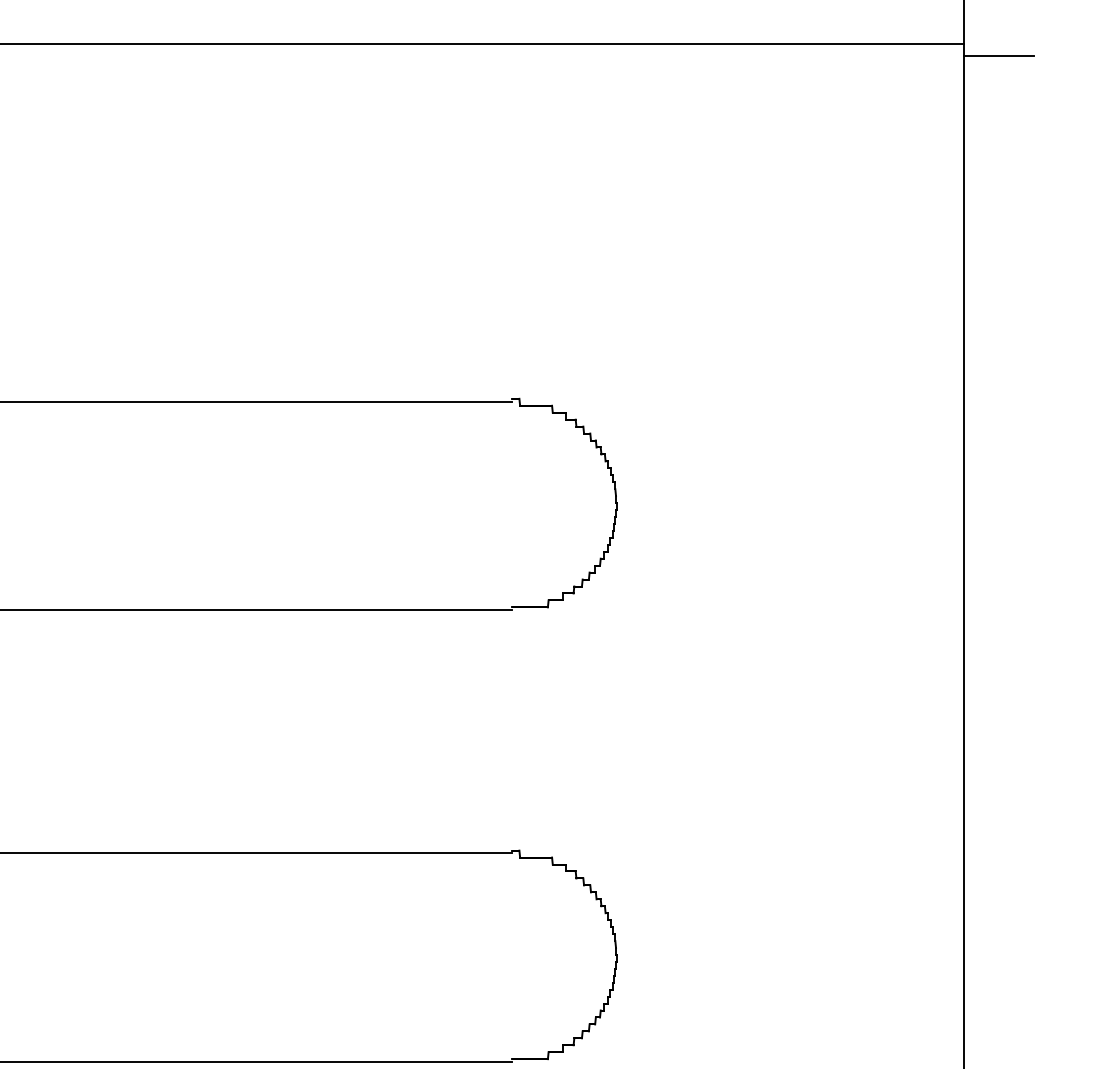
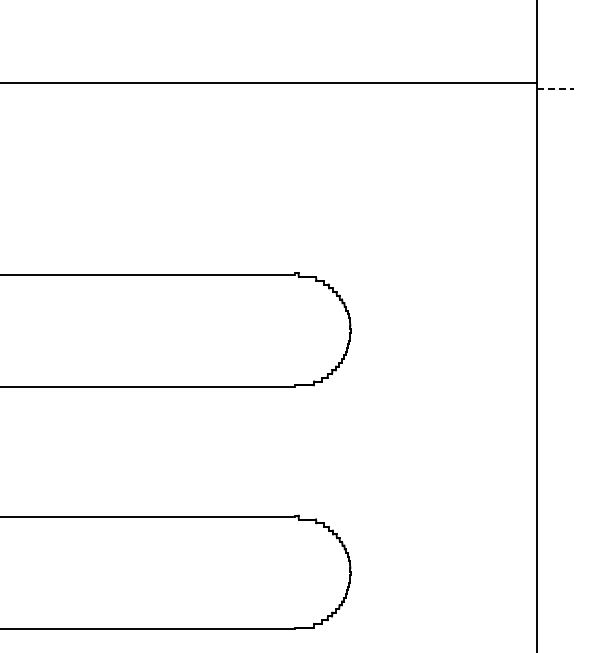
line: (998, 55) -> (555, 89), solid -> dashed

